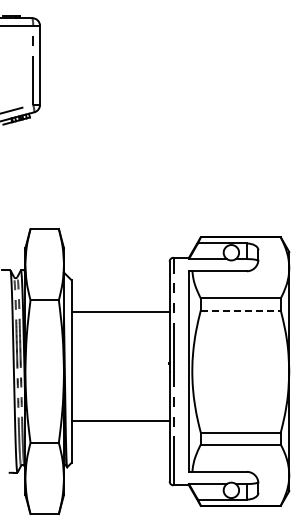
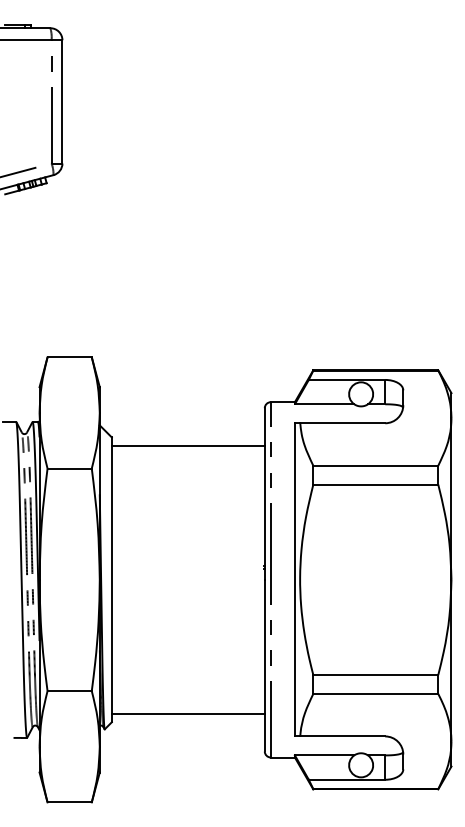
line: (241, 310) -> (376, 484), dashed -> solid
line: (120, 311) -> (188, 445), moved
line: (120, 421) -> (188, 714), moved

